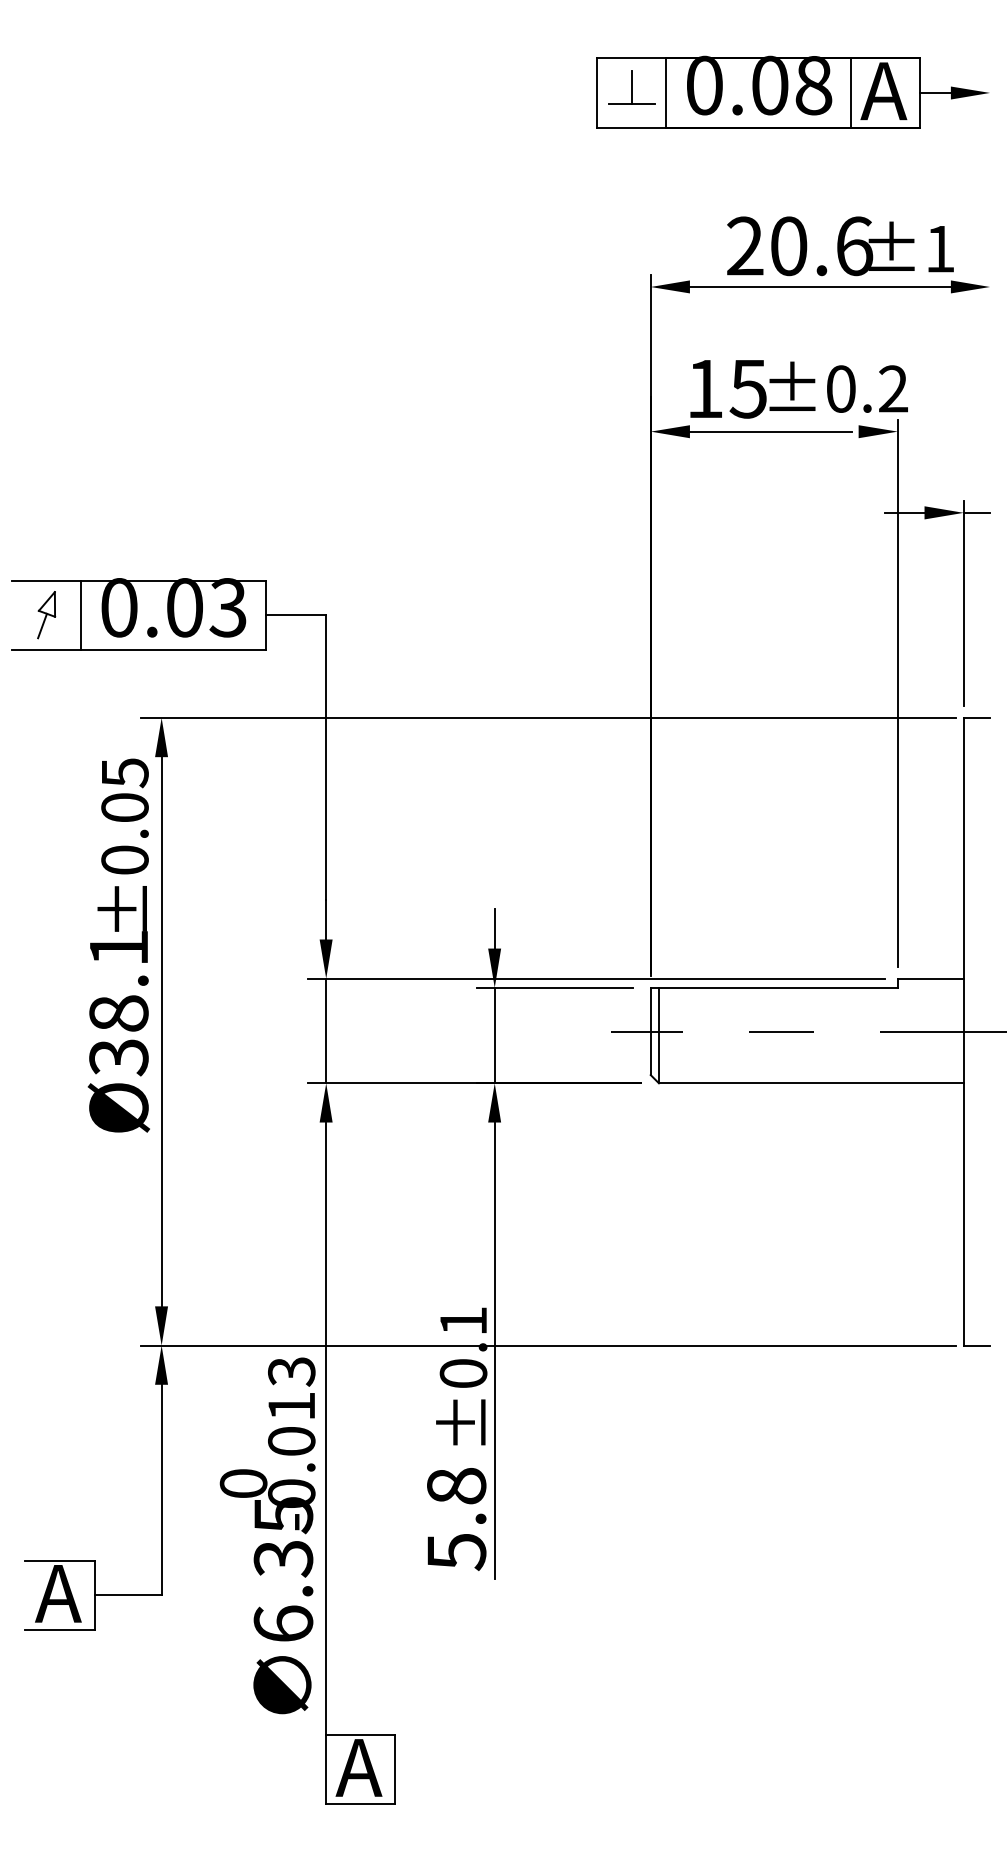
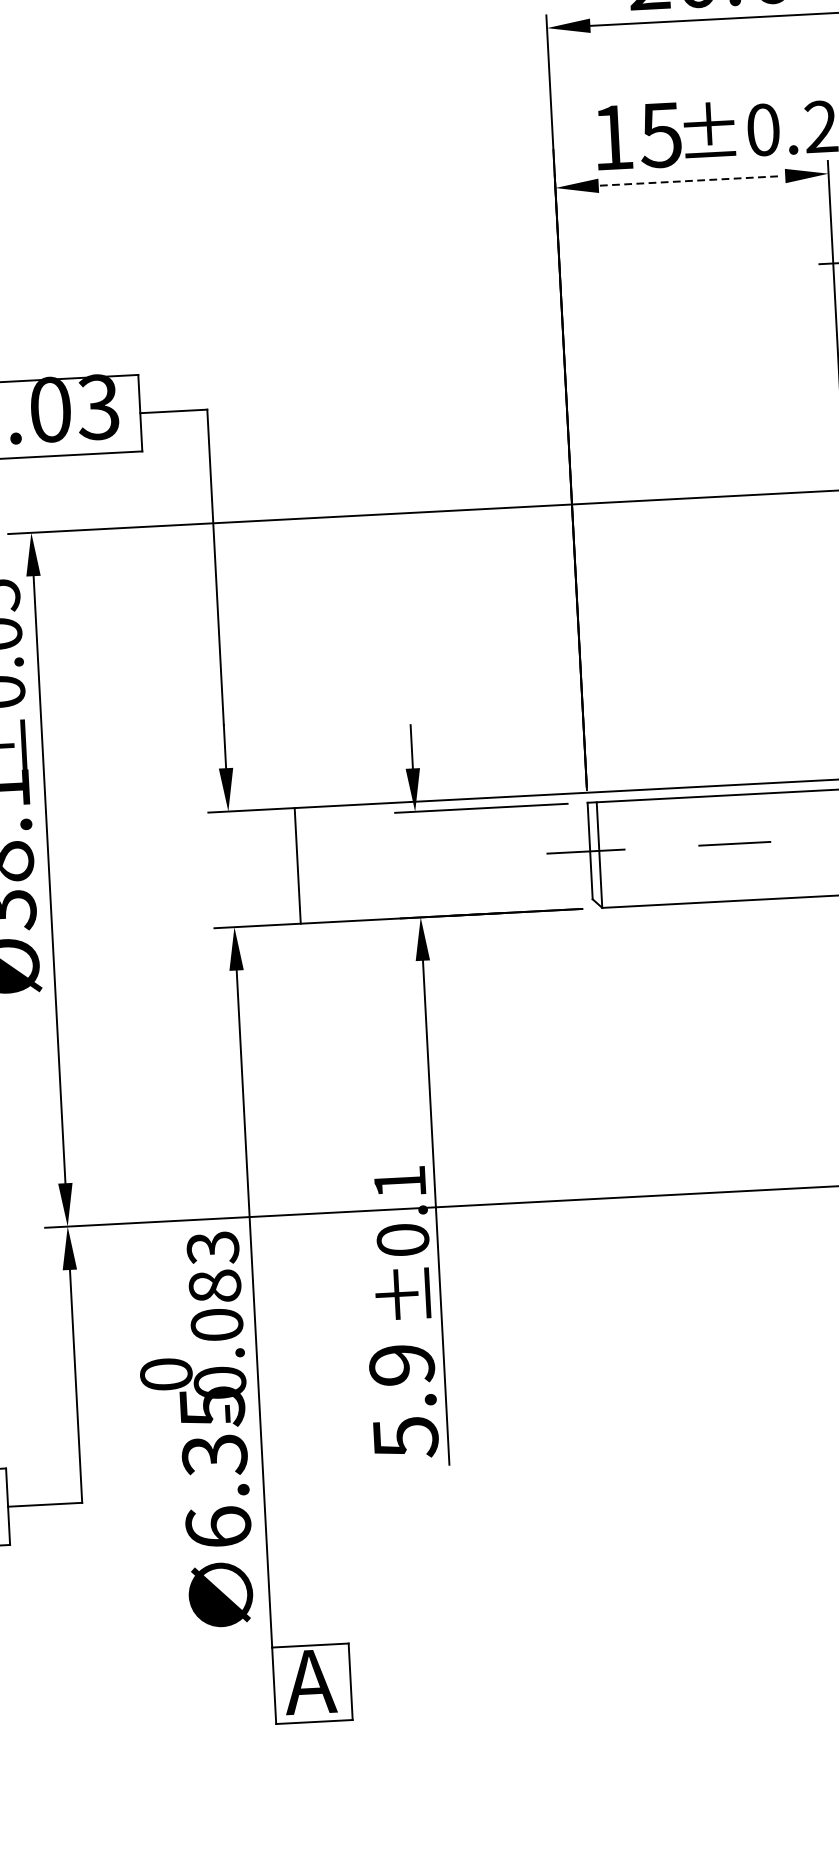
line: (767, 431) -> (684, 181), solid -> dashed
line: (326, 1030) -> (298, 865), moved
line: (494, 1035) -> (417, 864), removed
text: (291, 1405) -> (214, 1285), -0.013 -> -0.083
text: (456, 1486) -> (401, 1365), 5.8 -> 5.9

